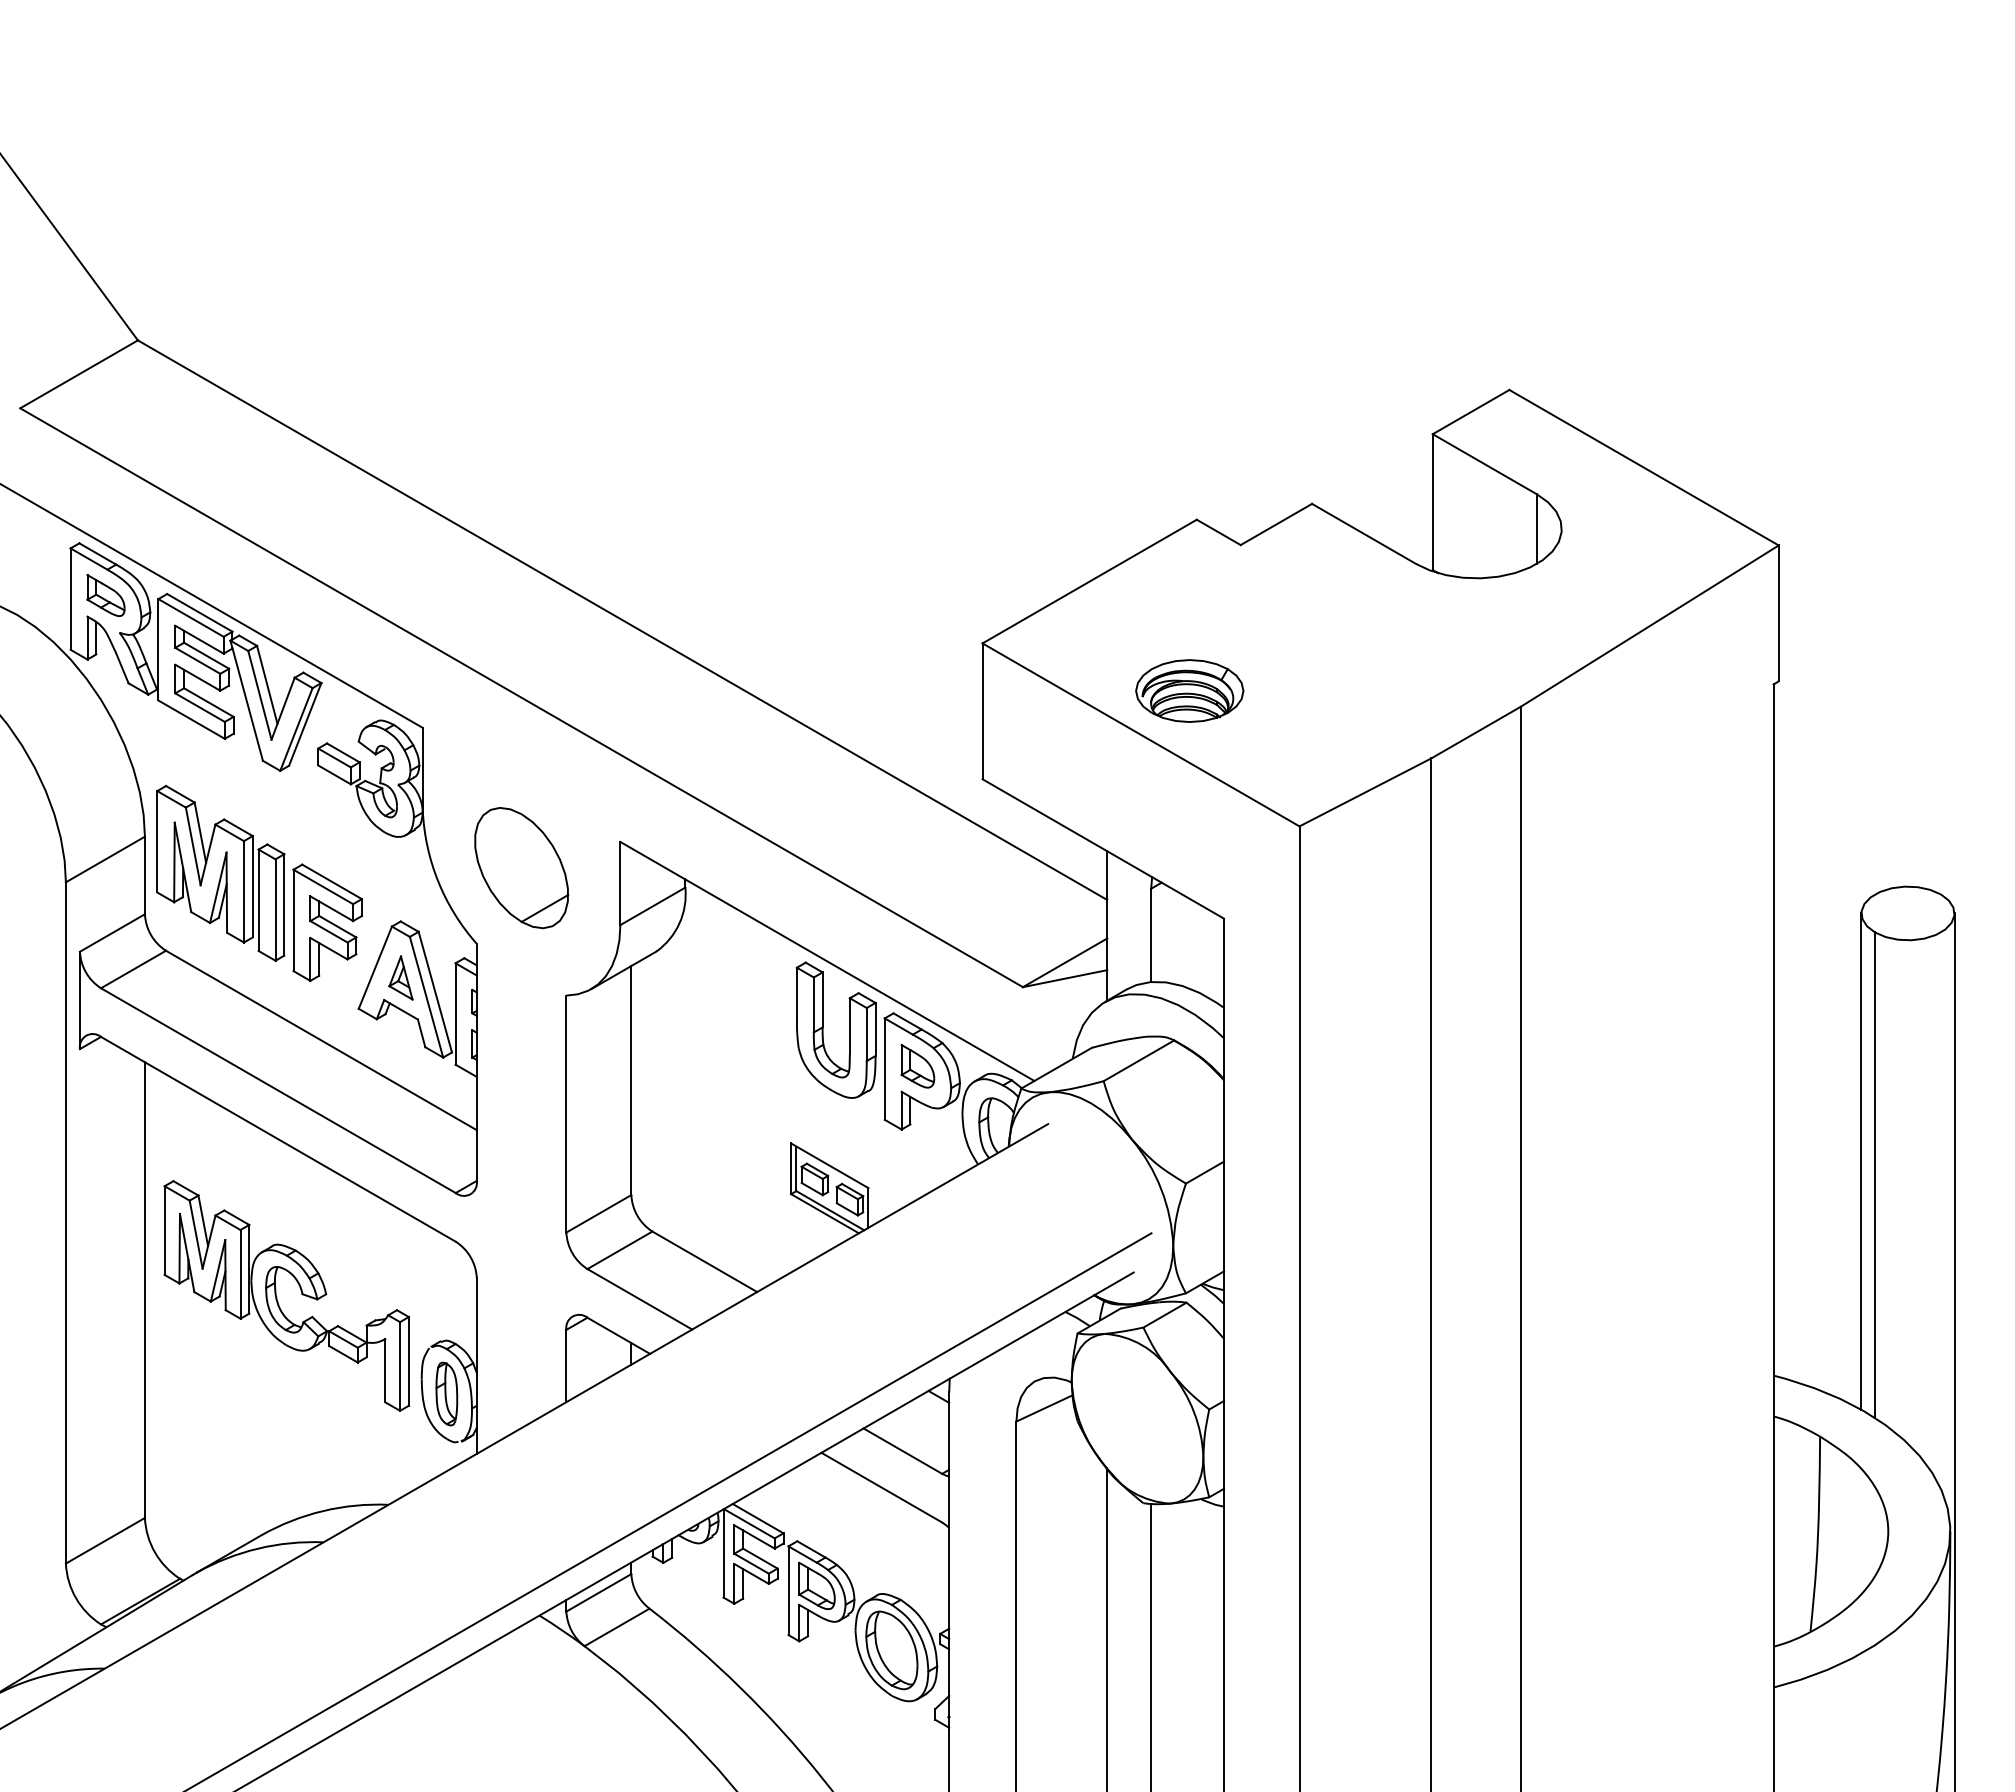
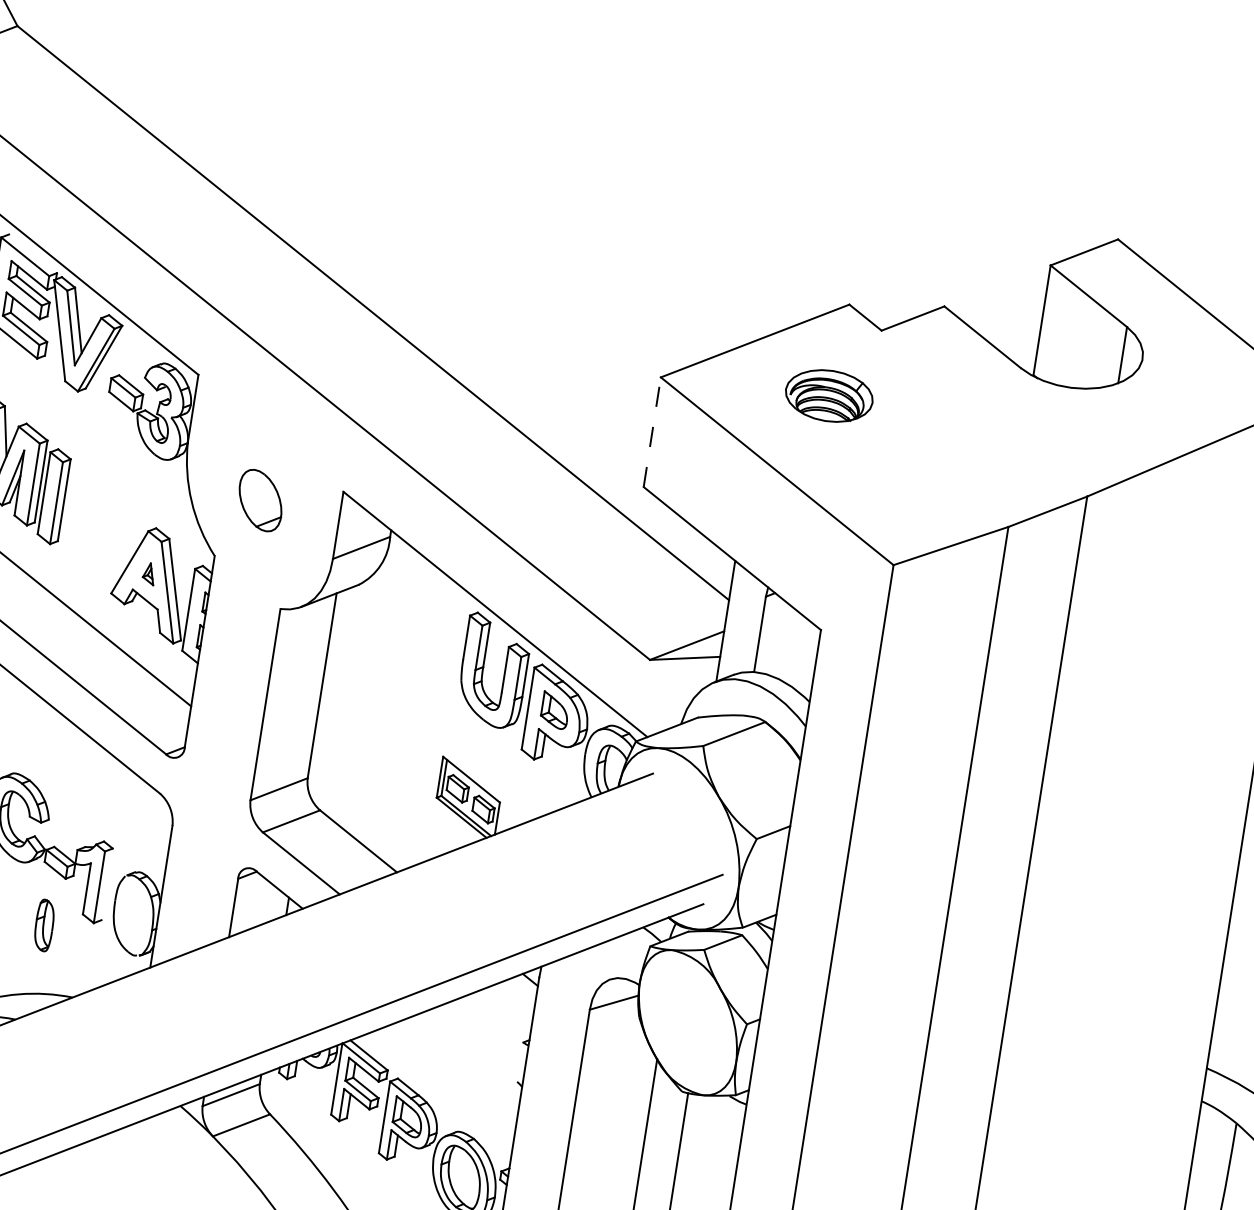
line: (199, 612) -> (32, 253), removed
part: (1189, 690) -> (829, 395), moved
line: (982, 711) -> (652, 432), solid -> dashed
part: (521, 868) -> (260, 500), size x0.6
part: (327, 922) -> (96, 519), removed
part: (400, 977) -> (148, 573), size x0.6
line: (408, 1361) -> (106, 884), removed
part: (446, 1393) -> (44, 925), moved
line: (902, 1450) -> (494, 1018), removed
line: (881, 1487) -> (472, 1045), removed

